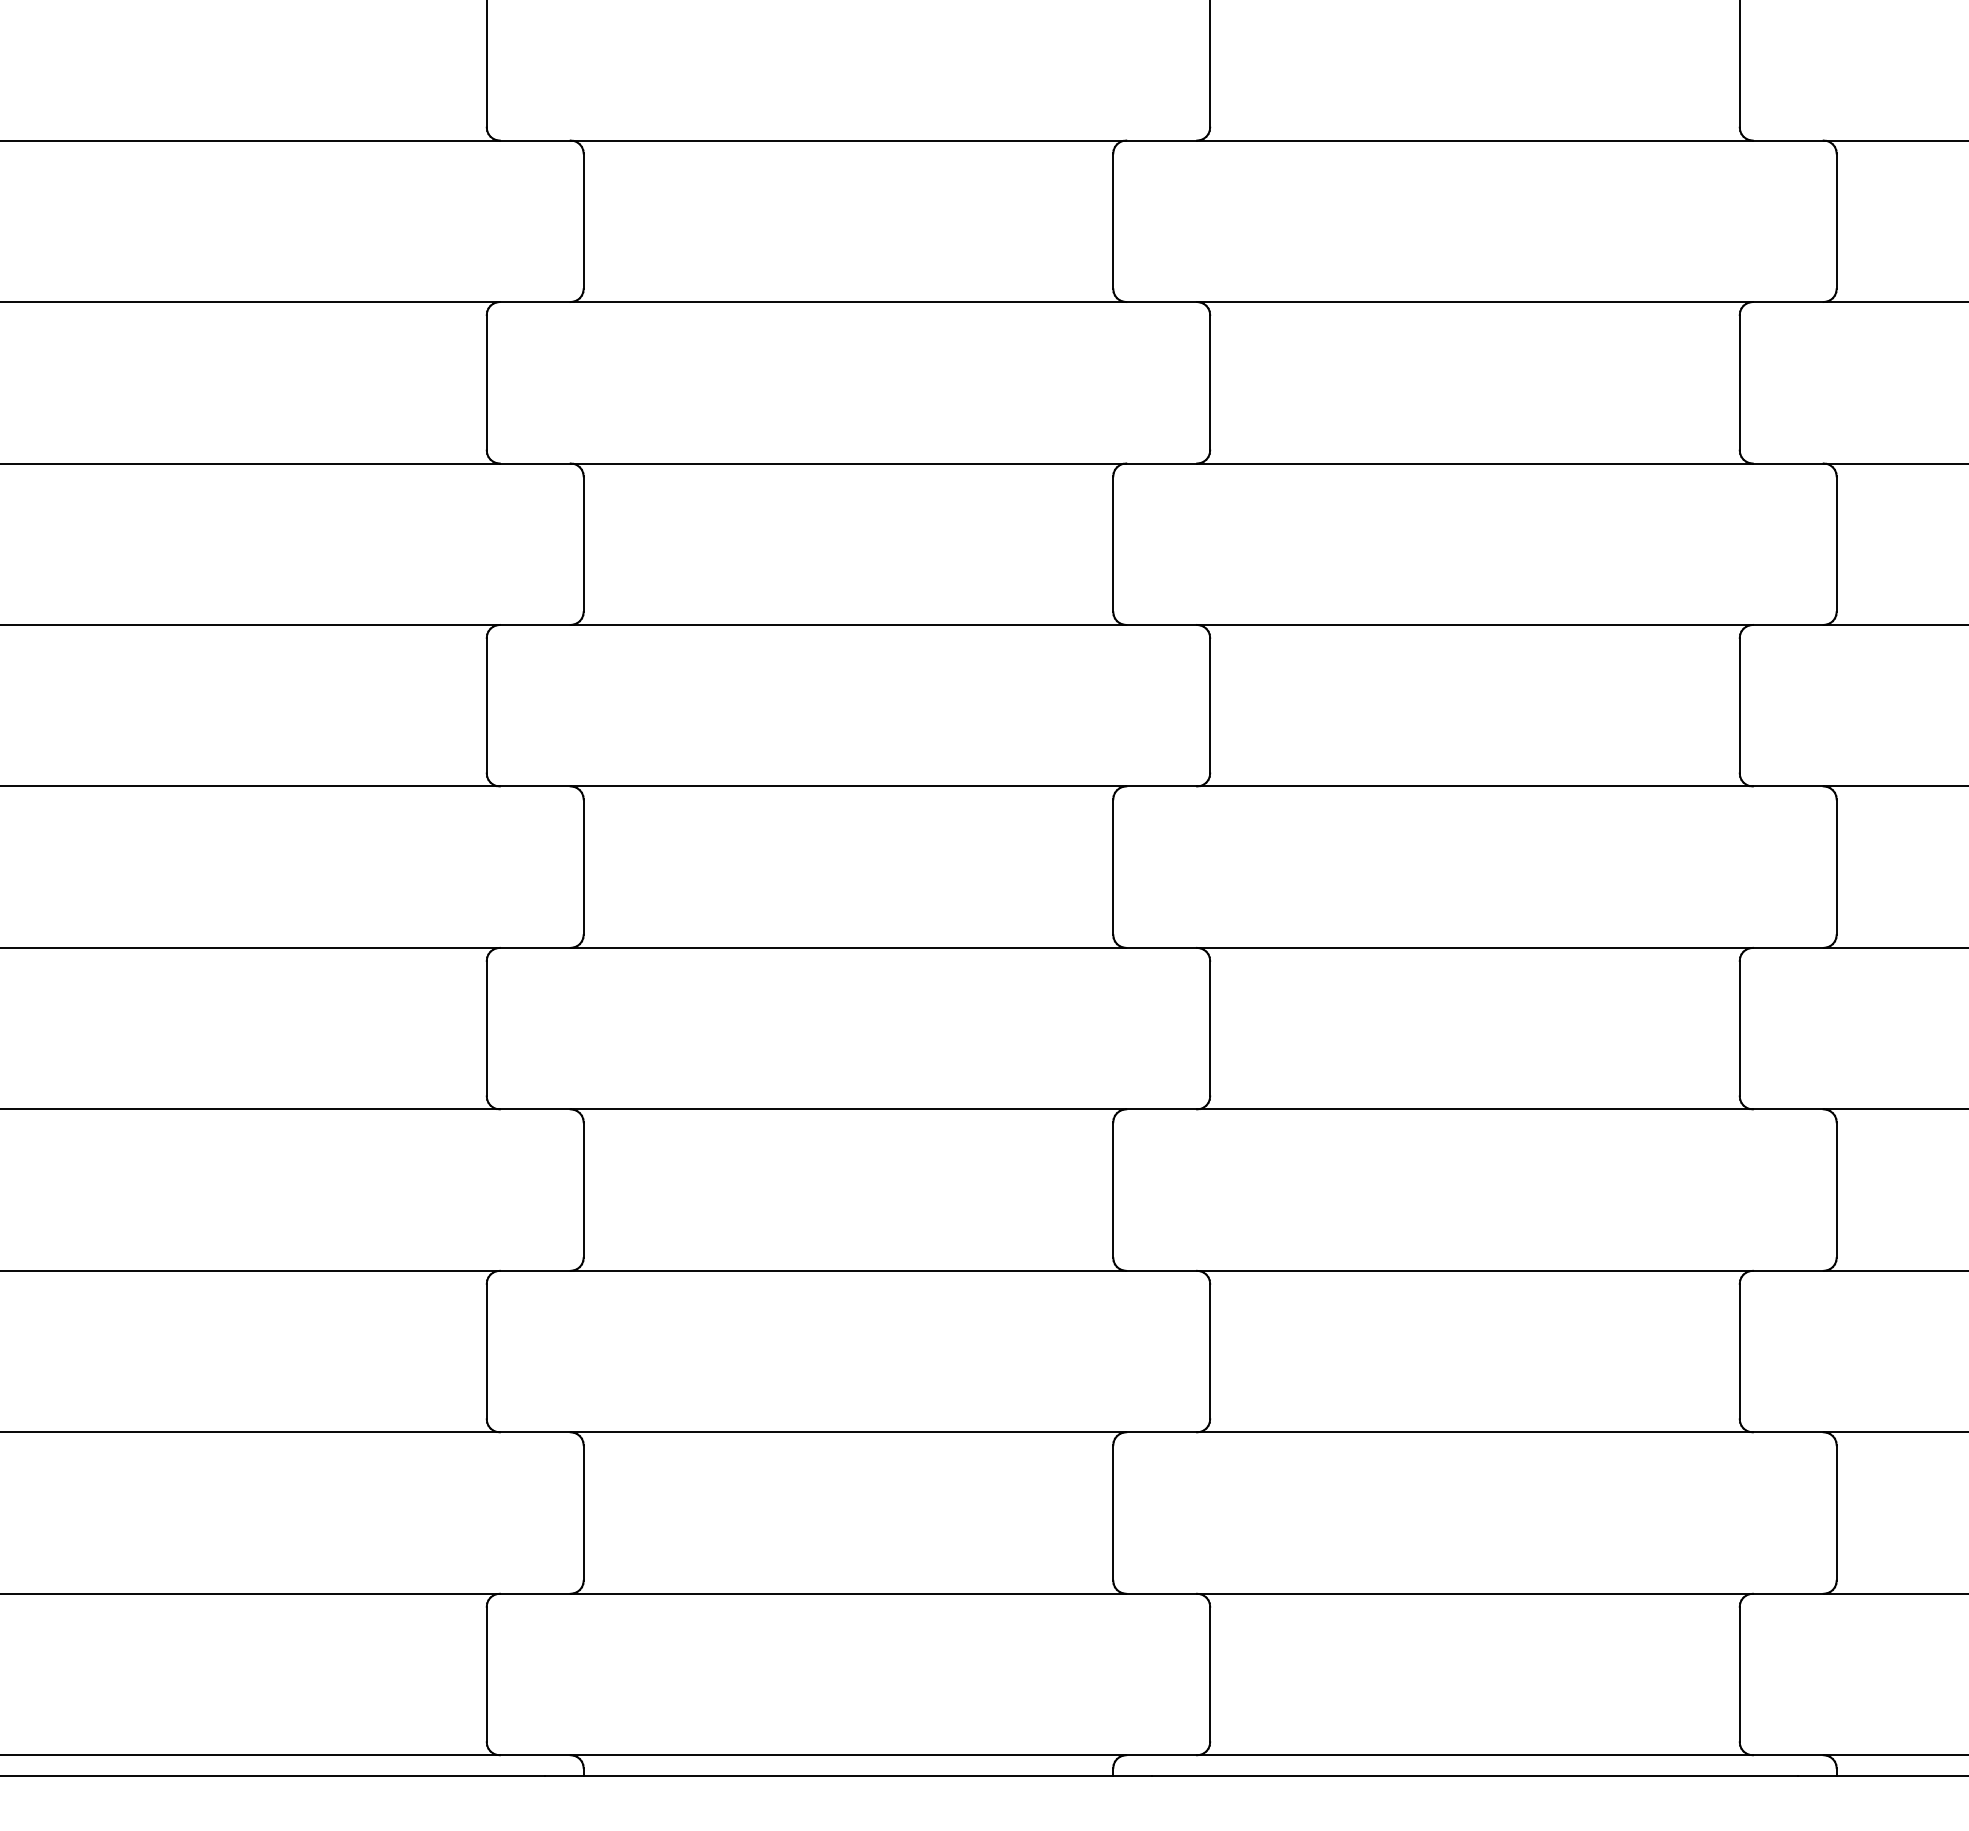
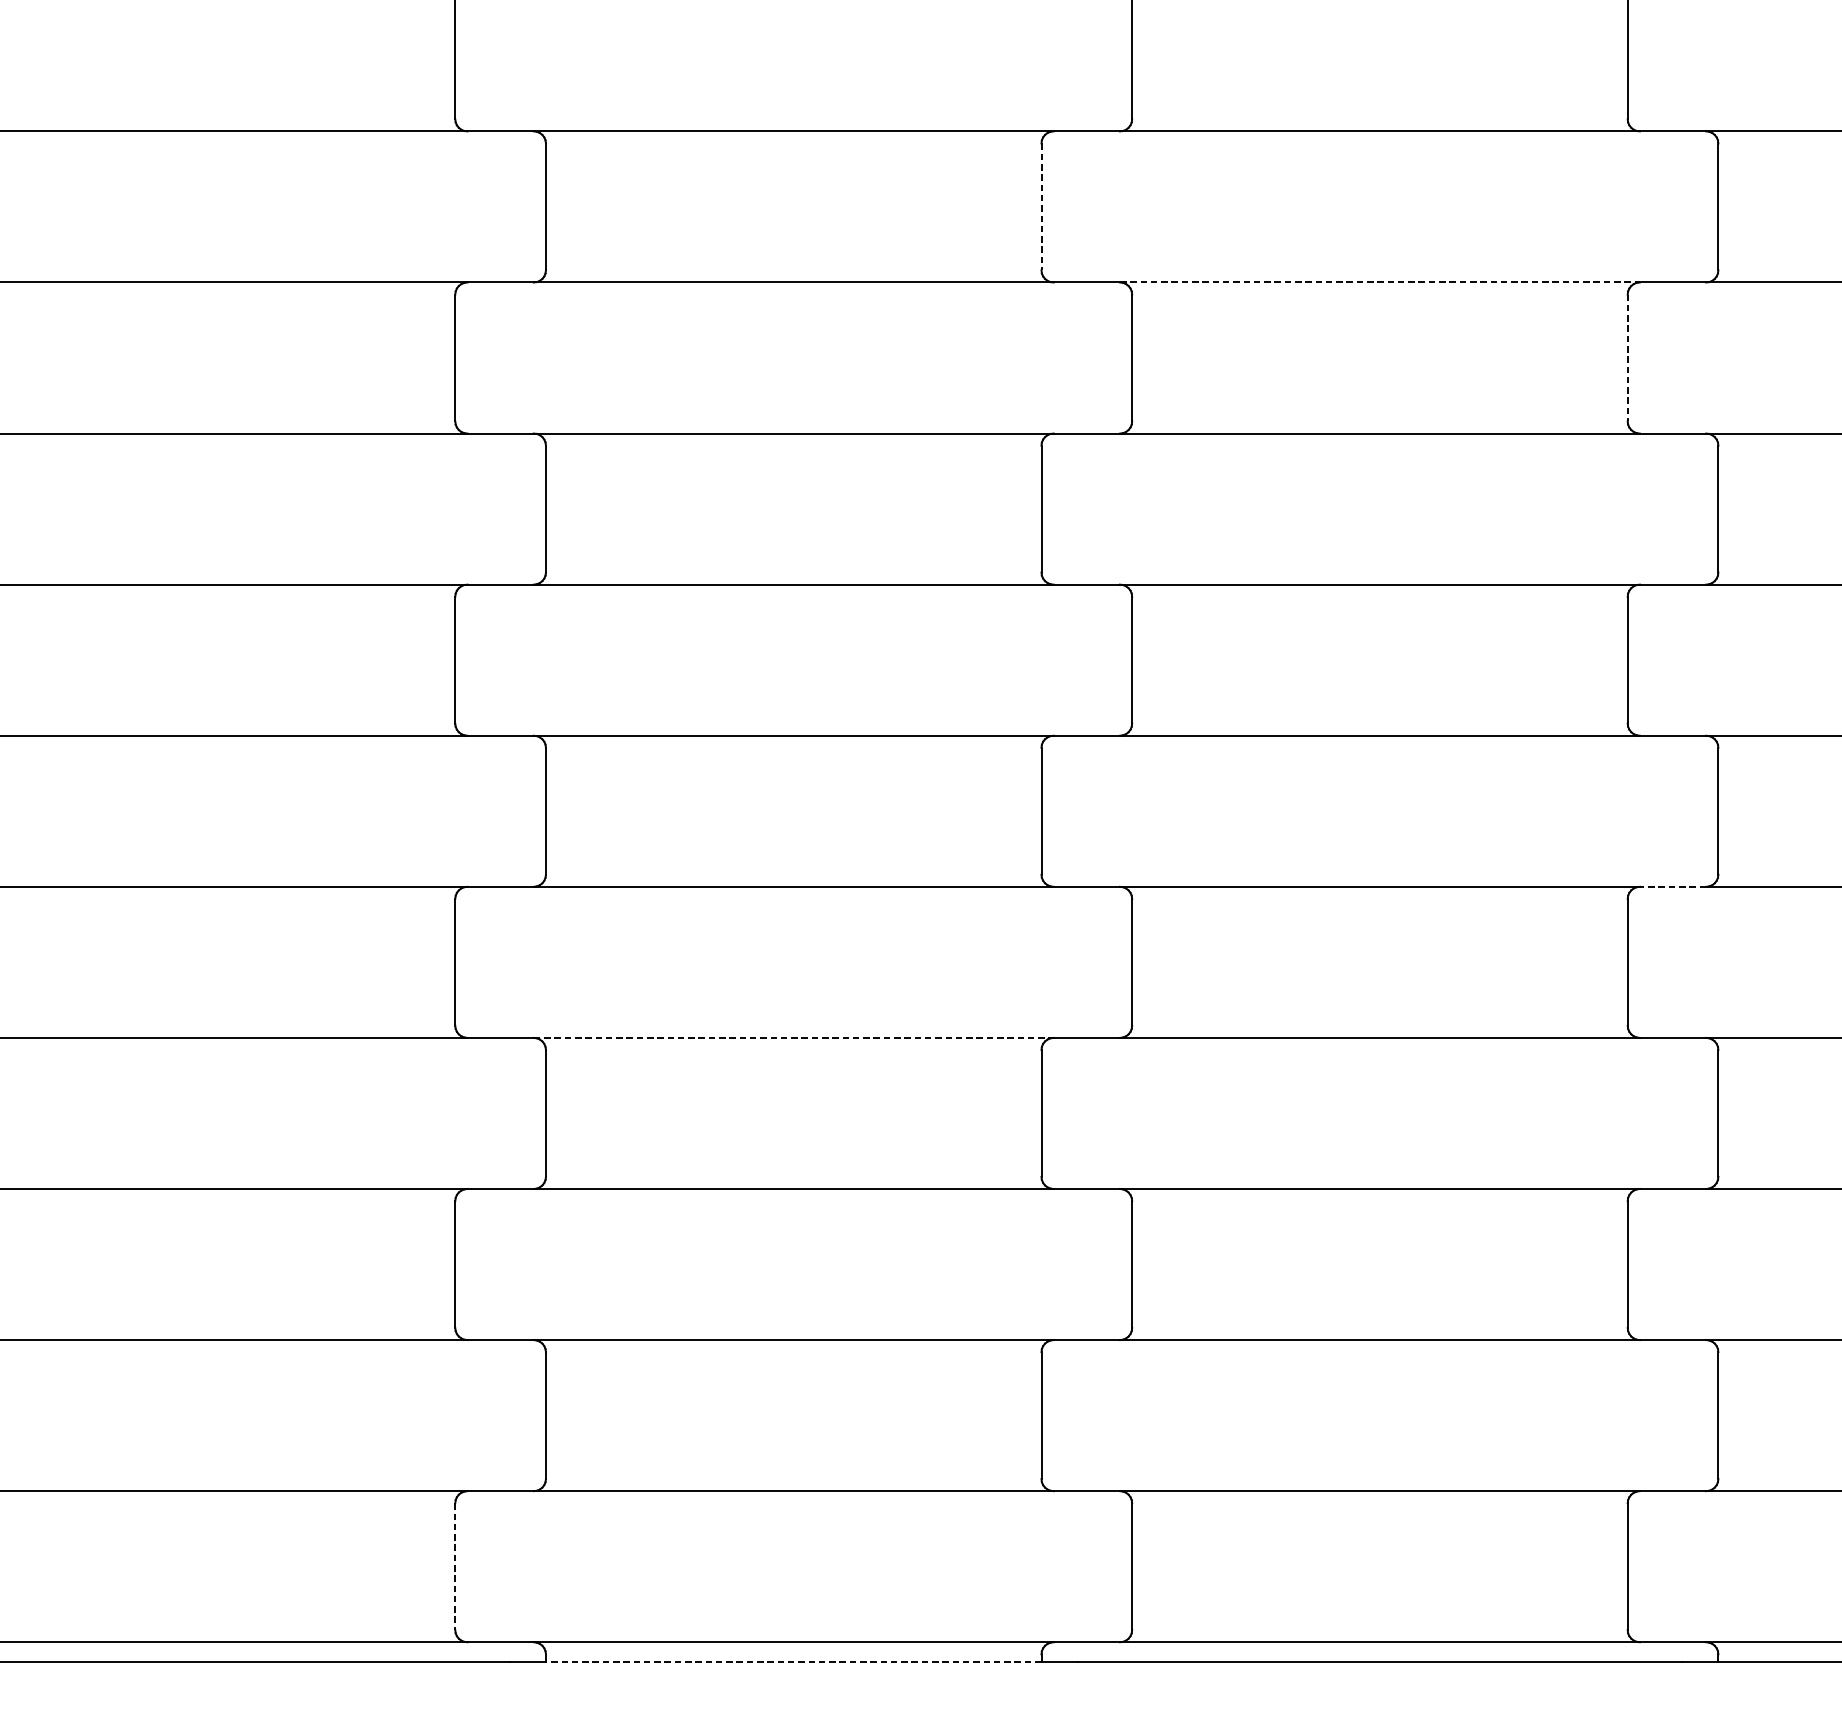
line: (1113, 221) -> (1041, 207), solid -> dashed
line: (1474, 302) -> (1379, 282), solid -> dashed
line: (1739, 382) -> (1627, 357), solid -> dashed
line: (1787, 947) -> (1672, 886), solid -> dashed
line: (848, 1109) -> (793, 1038), solid -> dashed
line: (486, 1674) -> (455, 1566), solid -> dashed
line: (848, 1775) -> (793, 1661), solid -> dashed

